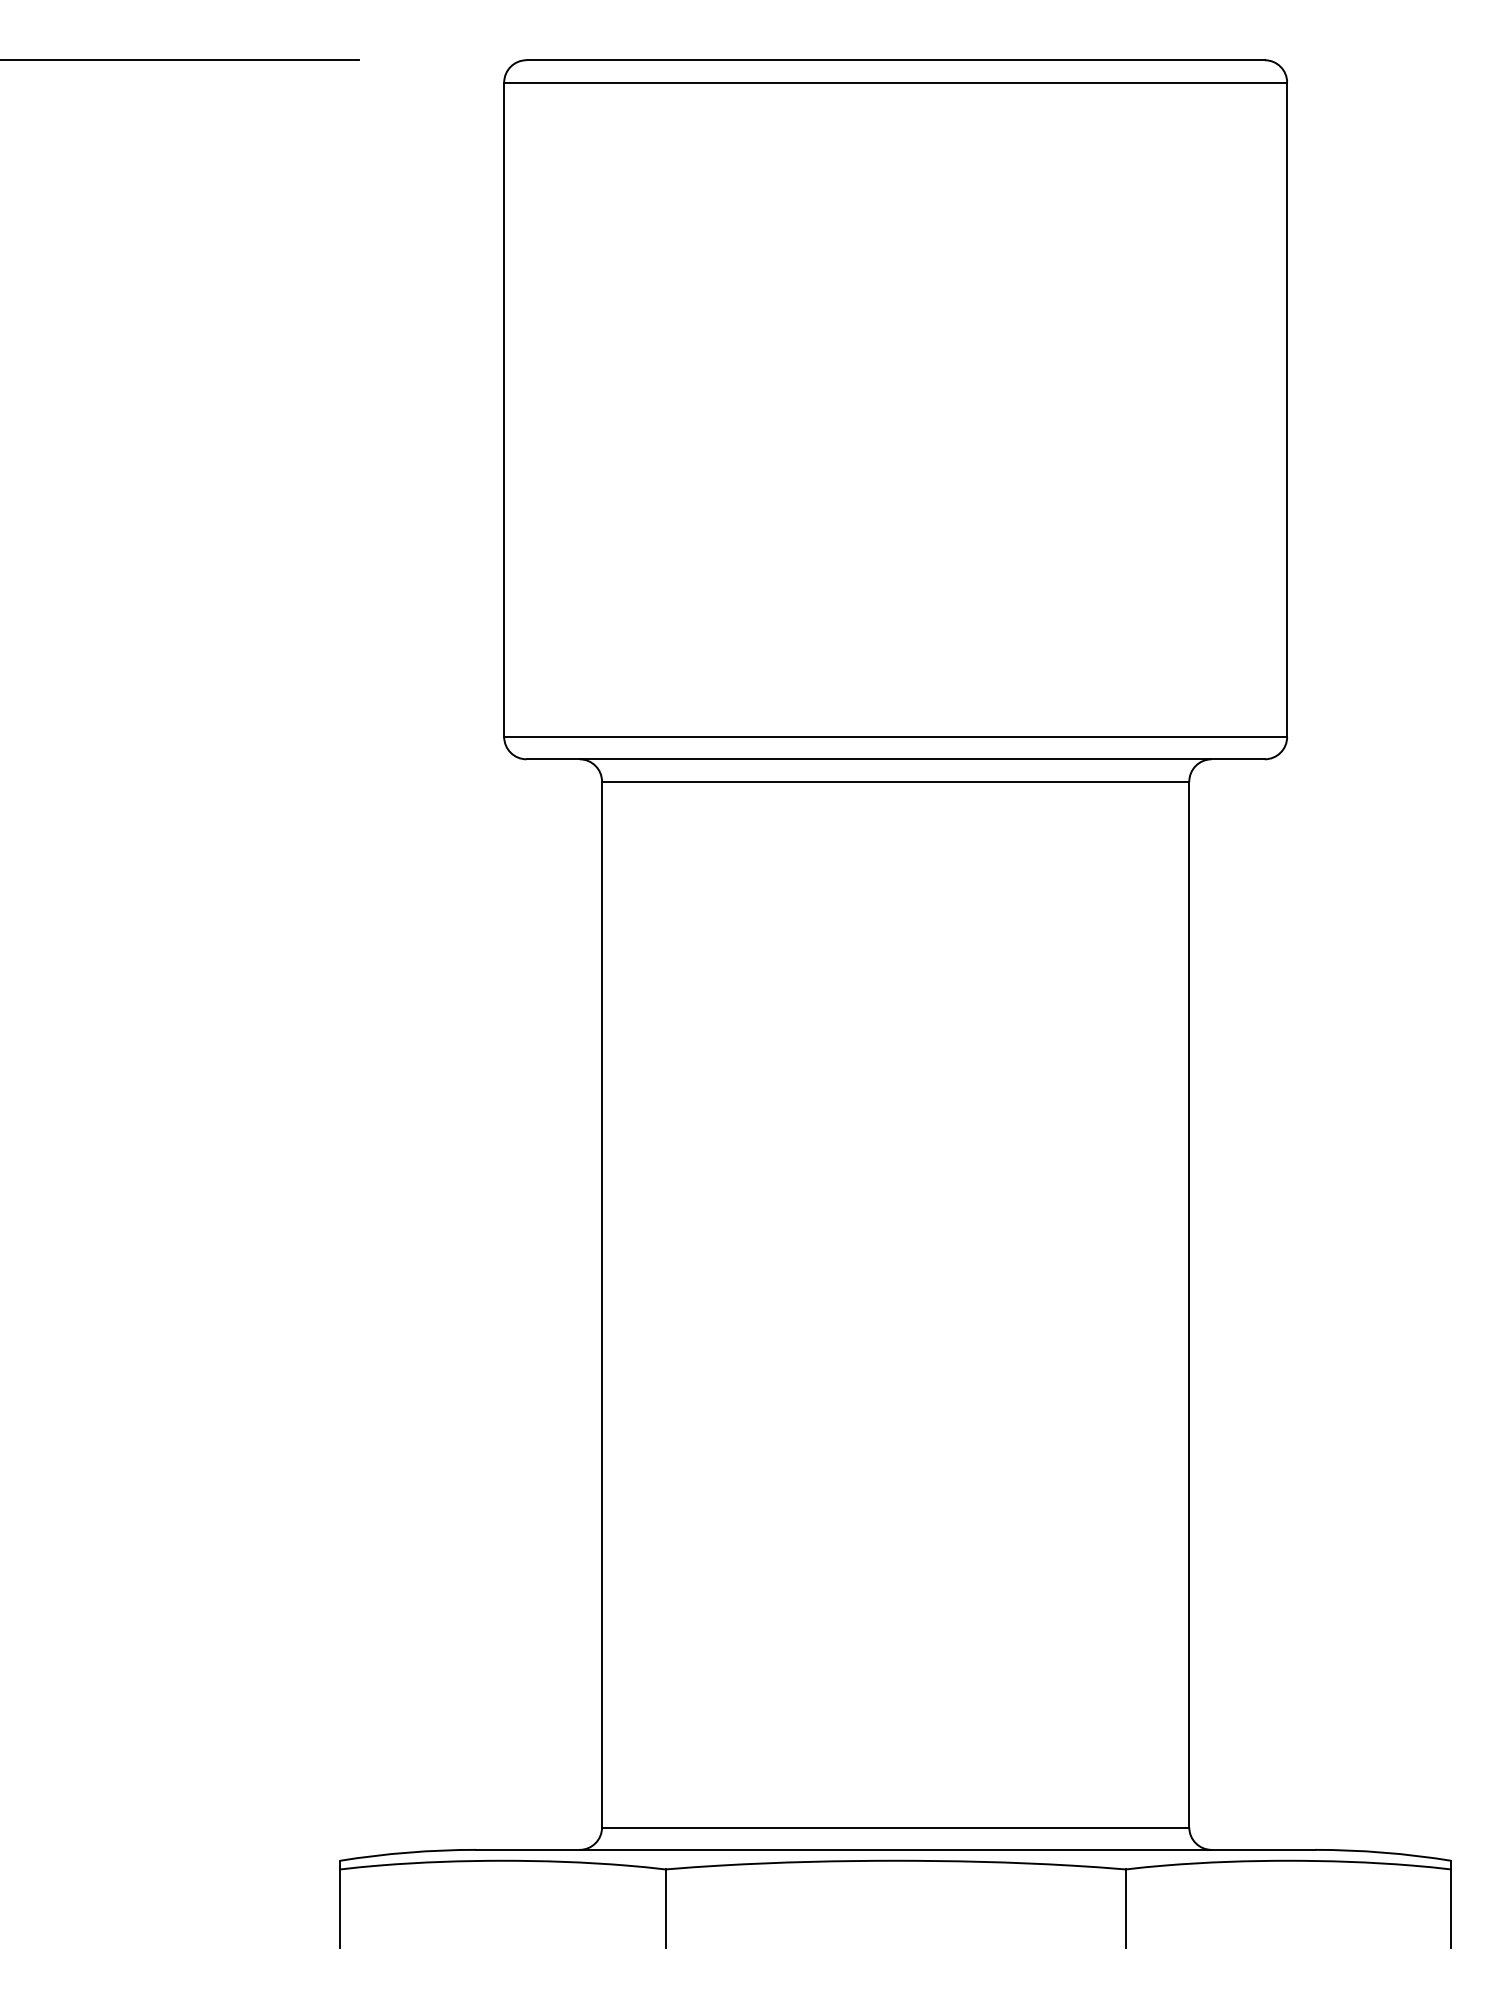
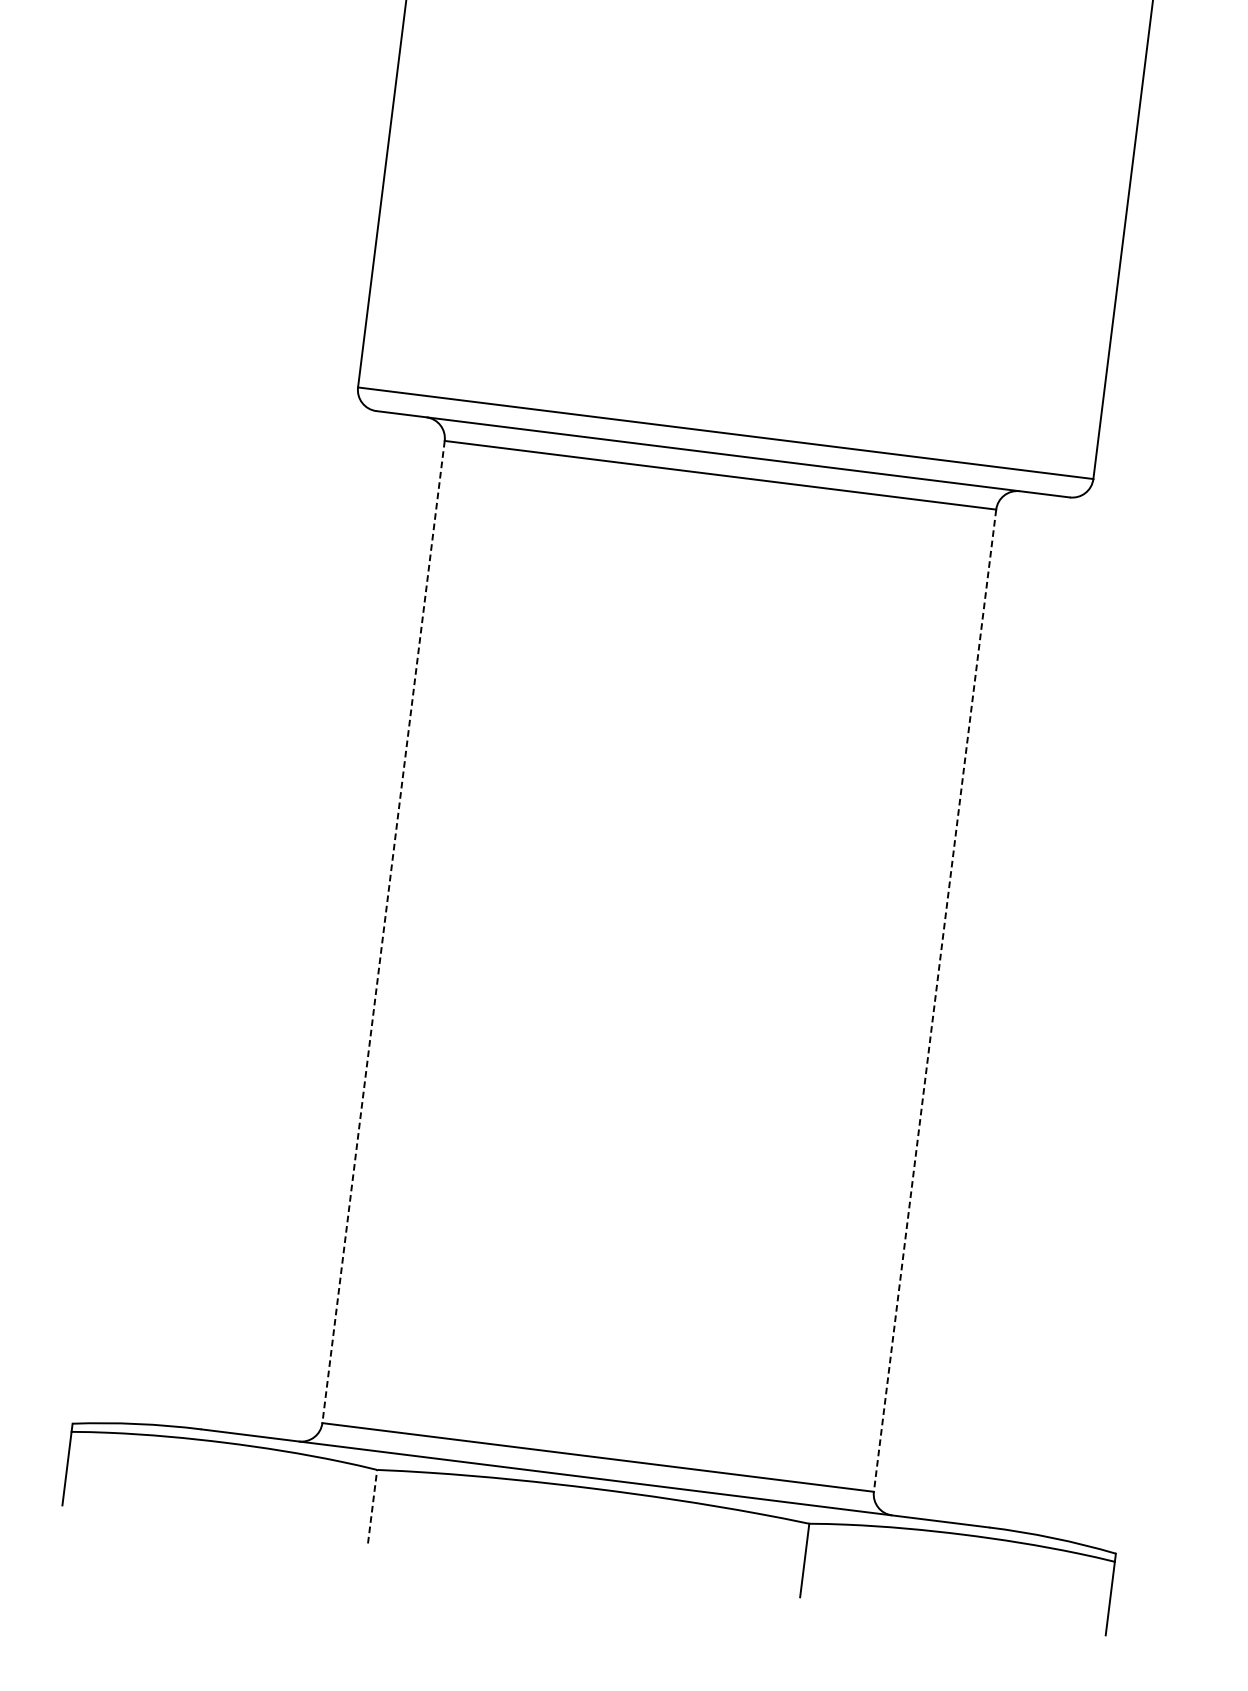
line: (602, 1304) -> (383, 931), solid -> dashed
line: (1189, 1304) -> (935, 1000), solid -> dashed
line: (665, 1908) -> (372, 1506), solid -> dashed

